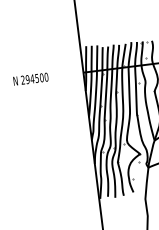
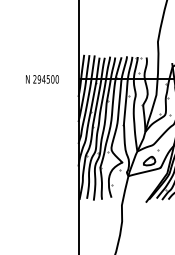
text: (31, 79) -> (42, 79), moved

